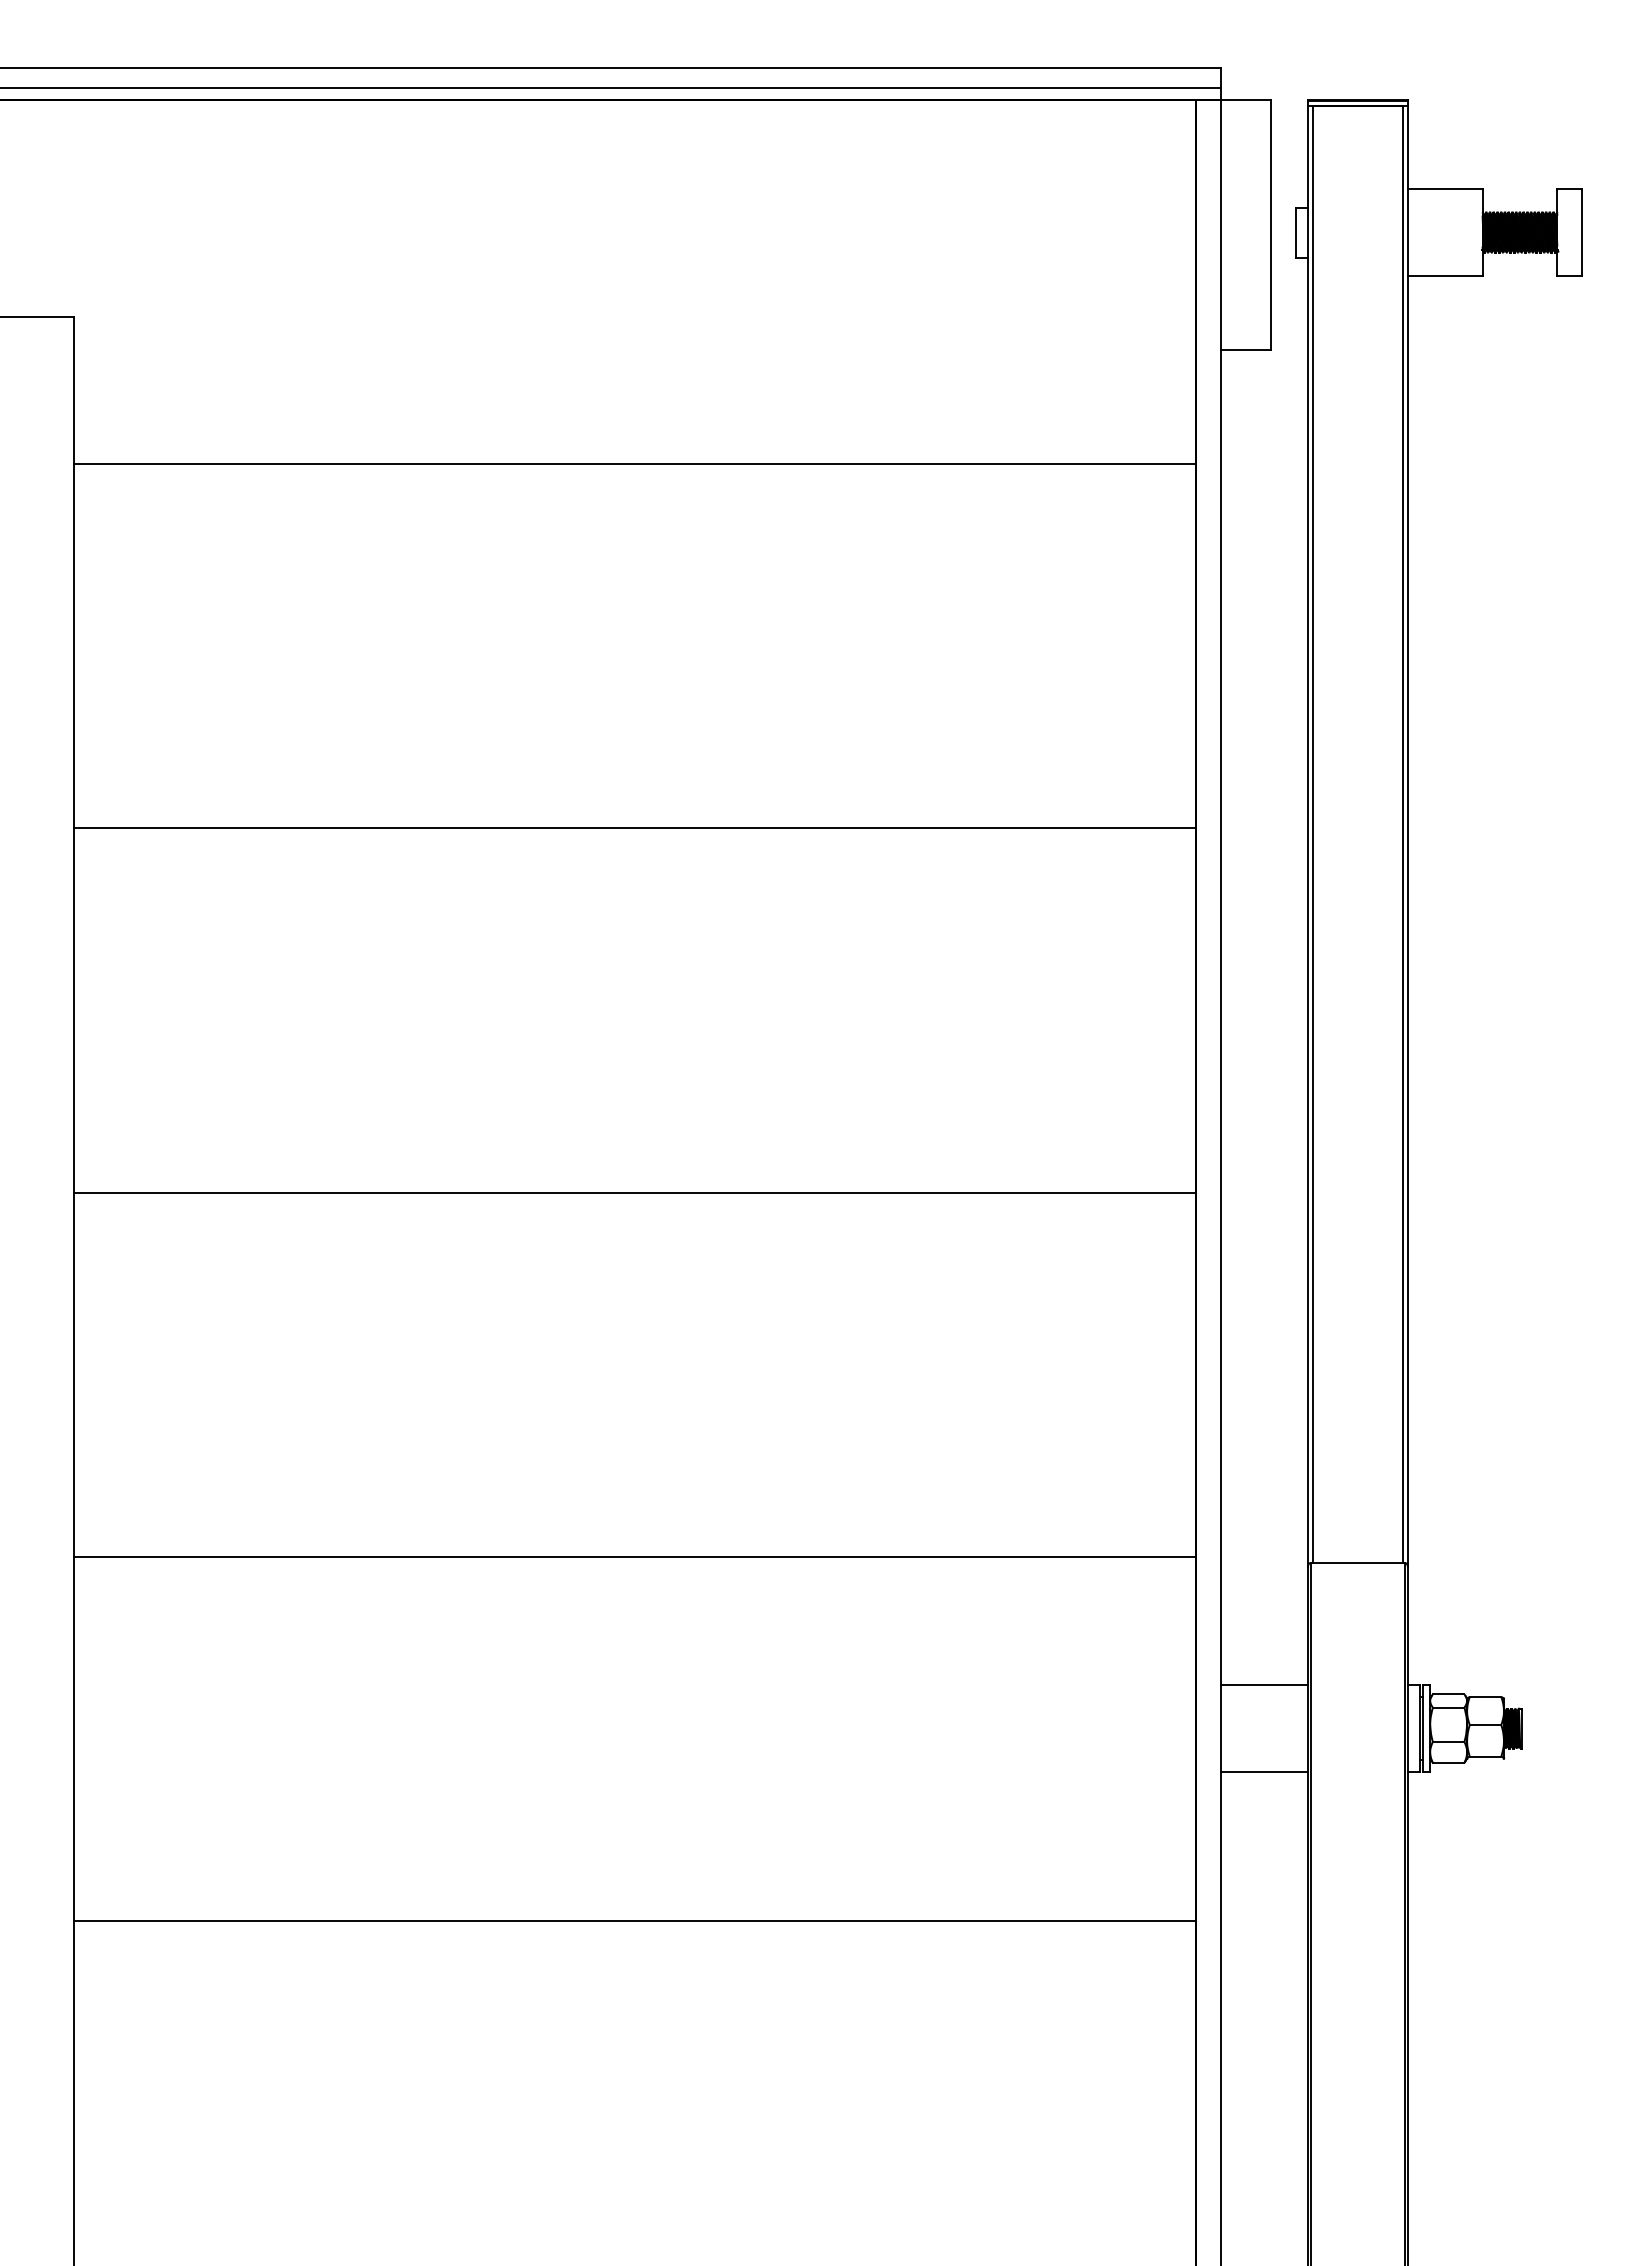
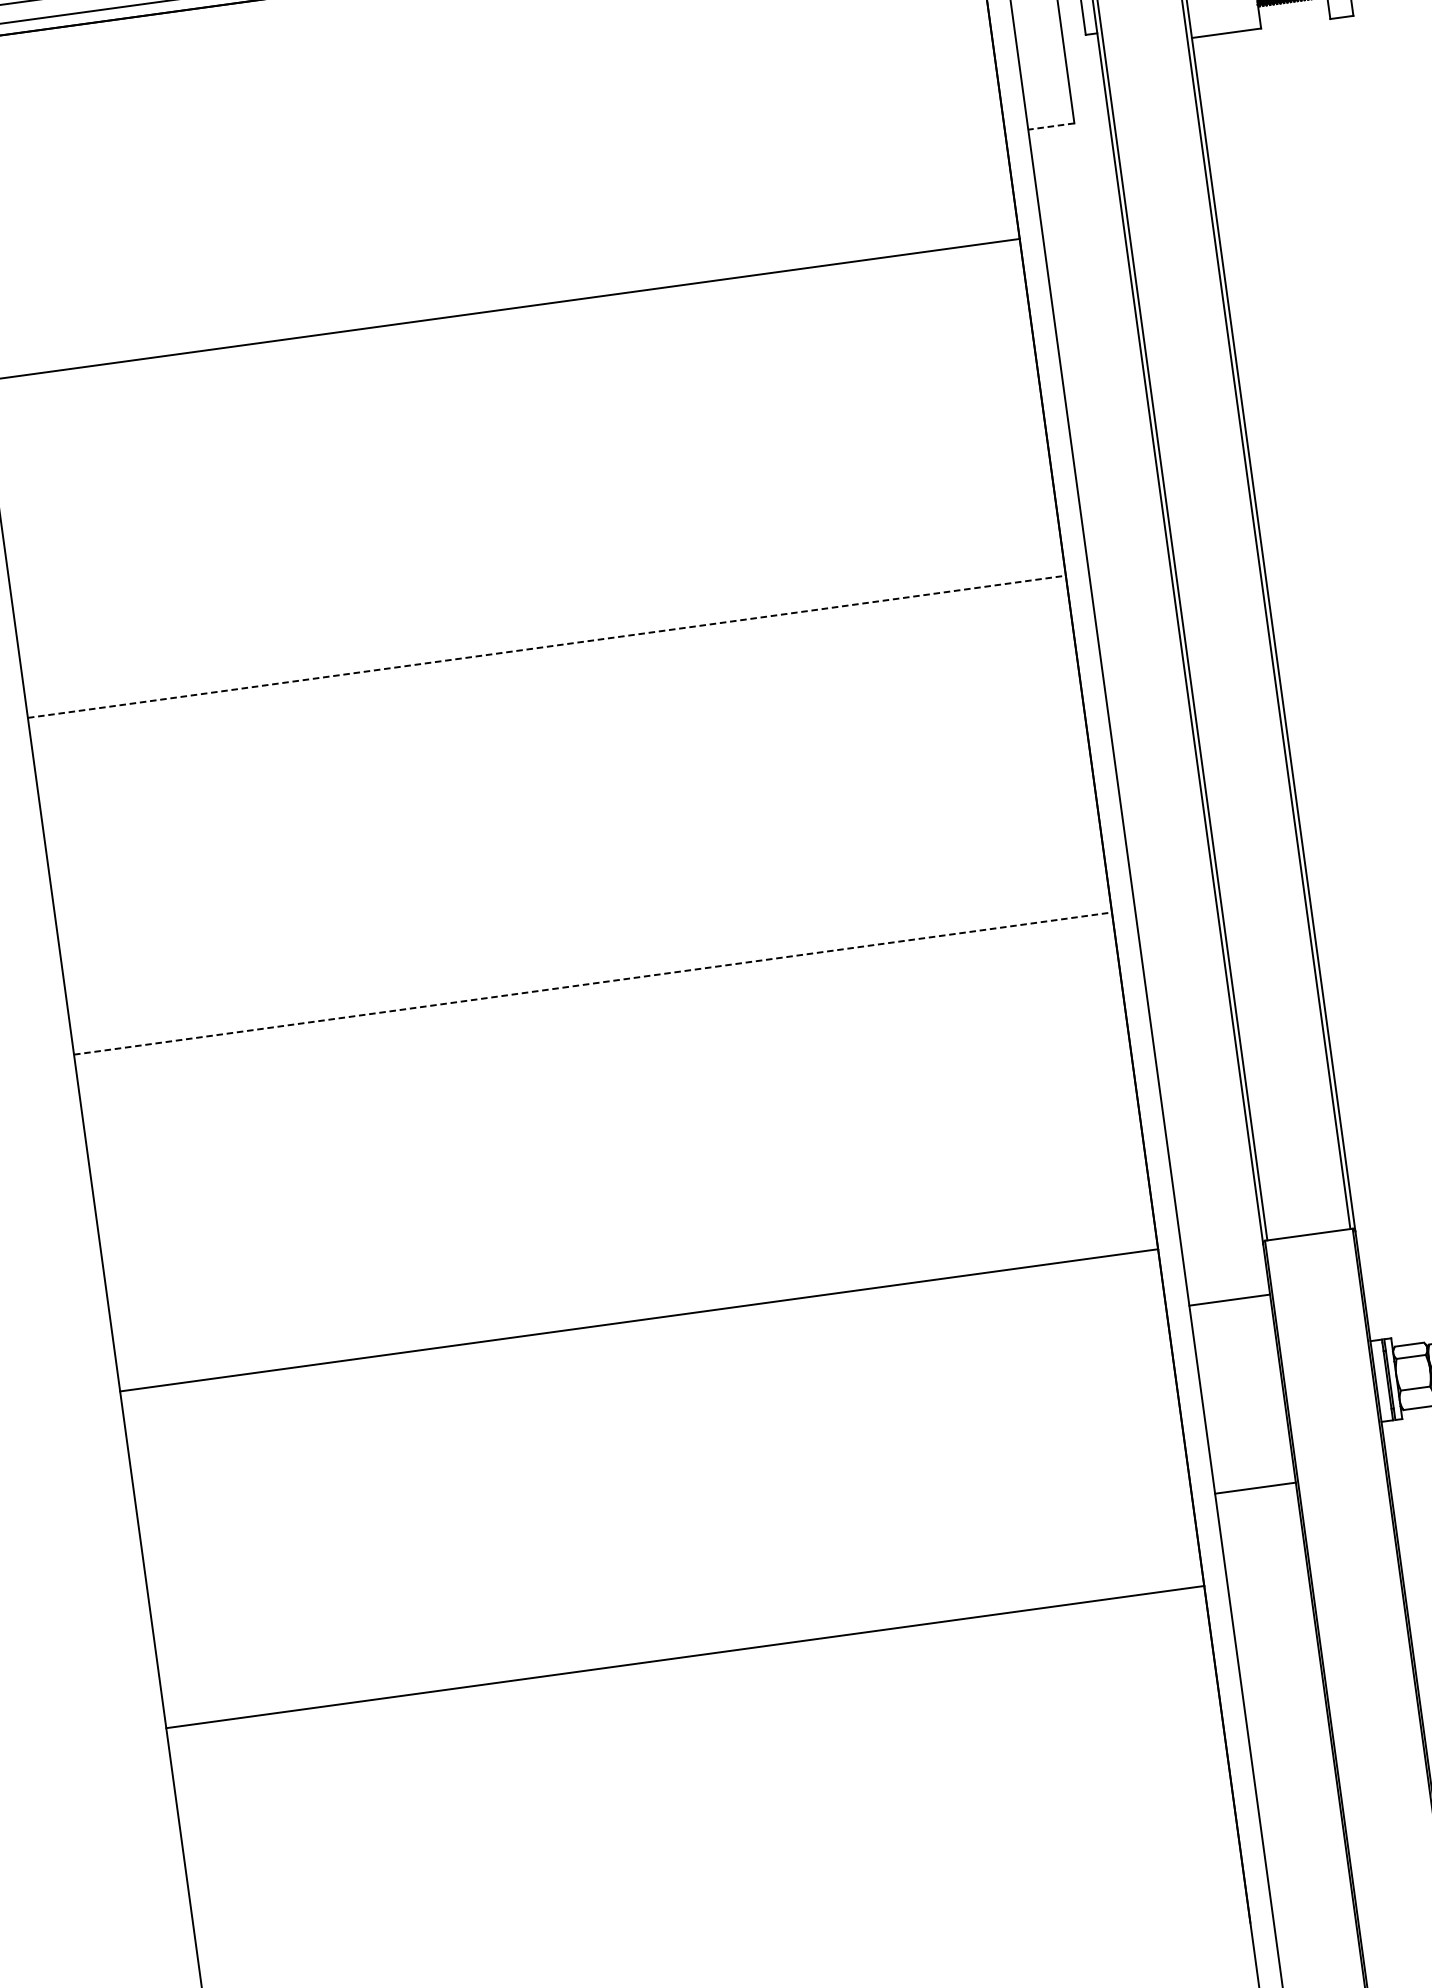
line: (1245, 349) -> (1051, 126), solid -> dashed
line: (635, 828) -> (547, 646), solid -> dashed
line: (635, 1192) -> (593, 983), solid -> dashed
line: (1264, 1684) -> (1229, 1299), moved
line: (1264, 1772) -> (1255, 1488), moved

